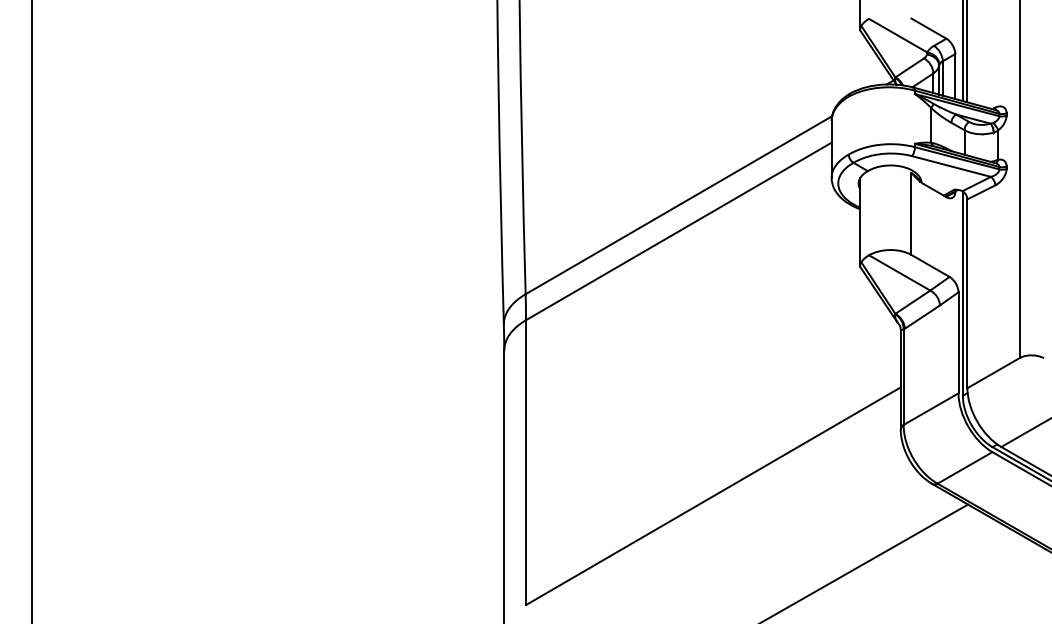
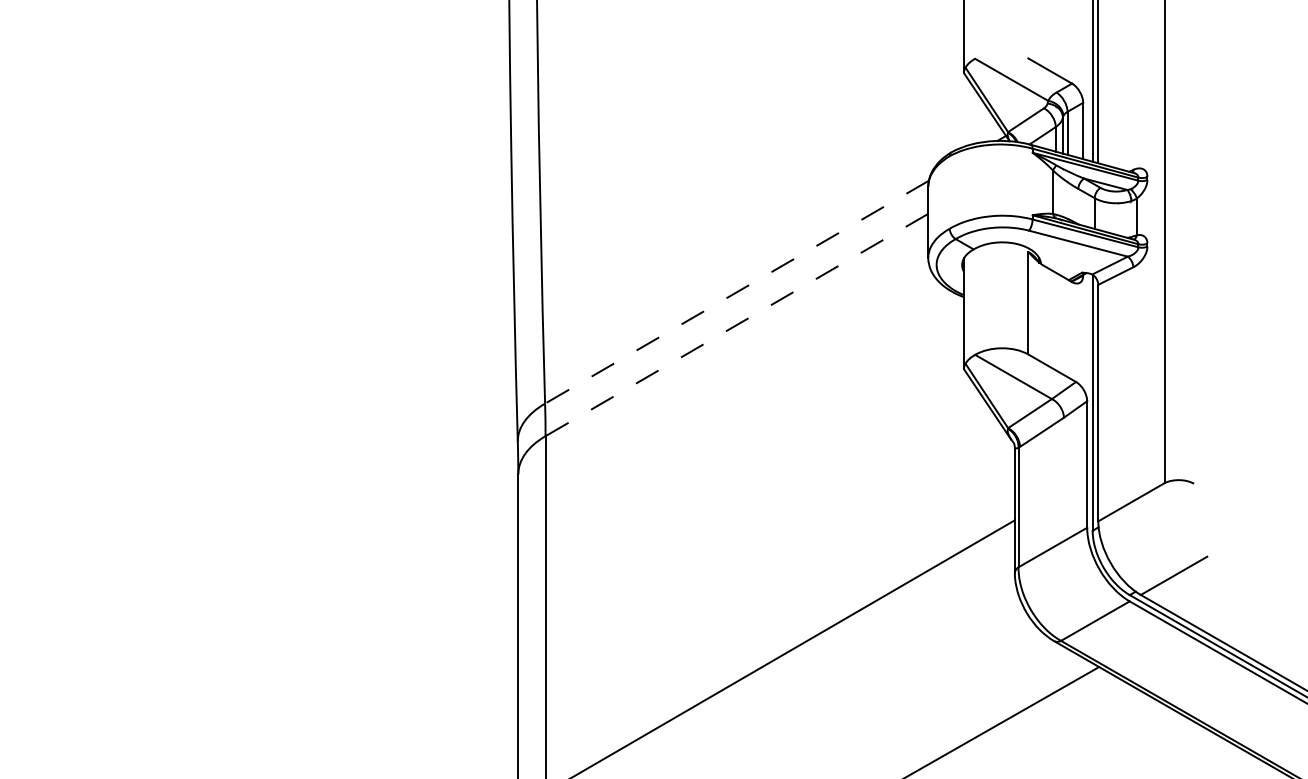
line: (678, 205) -> (736, 292), solid -> dashed
line: (678, 231) -> (736, 325), solid -> dashed

